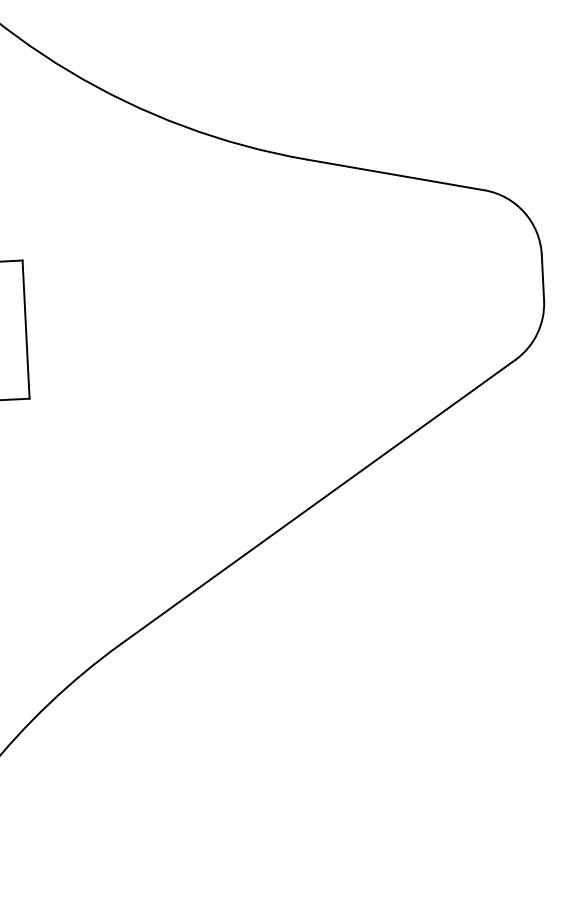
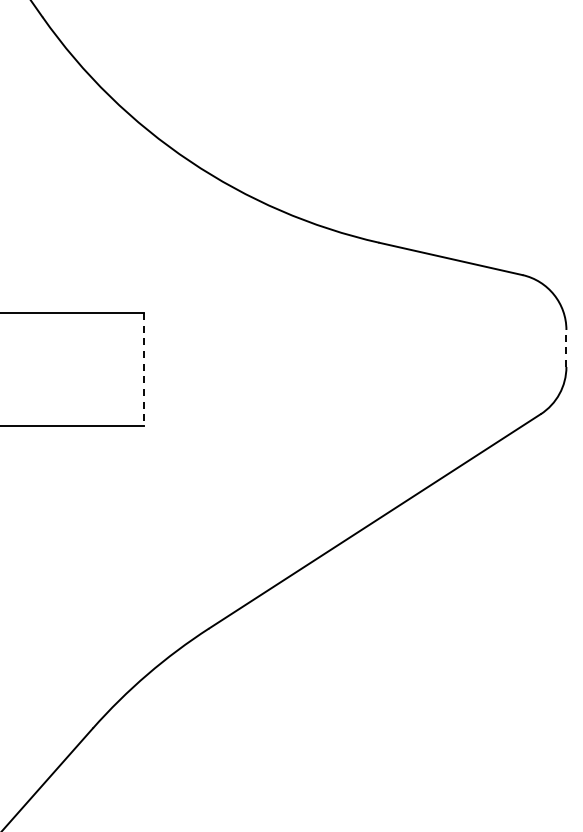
line: (542, 276) -> (566, 347), solid -> dashed
line: (26, 329) -> (144, 369), solid -> dashed

